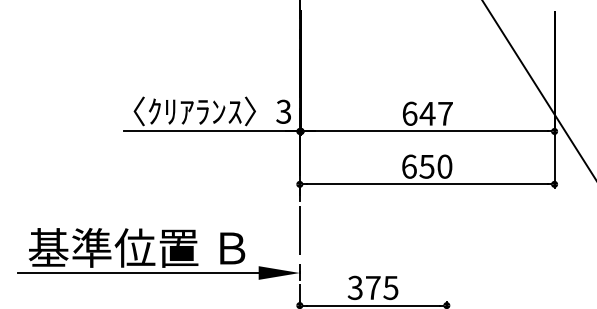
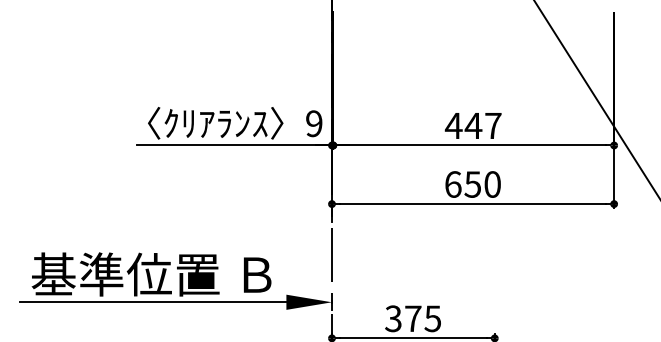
text: (283, 111) -> (313, 123), 3 -> 9
text: (409, 113) -> (453, 125), 647 -> 447

